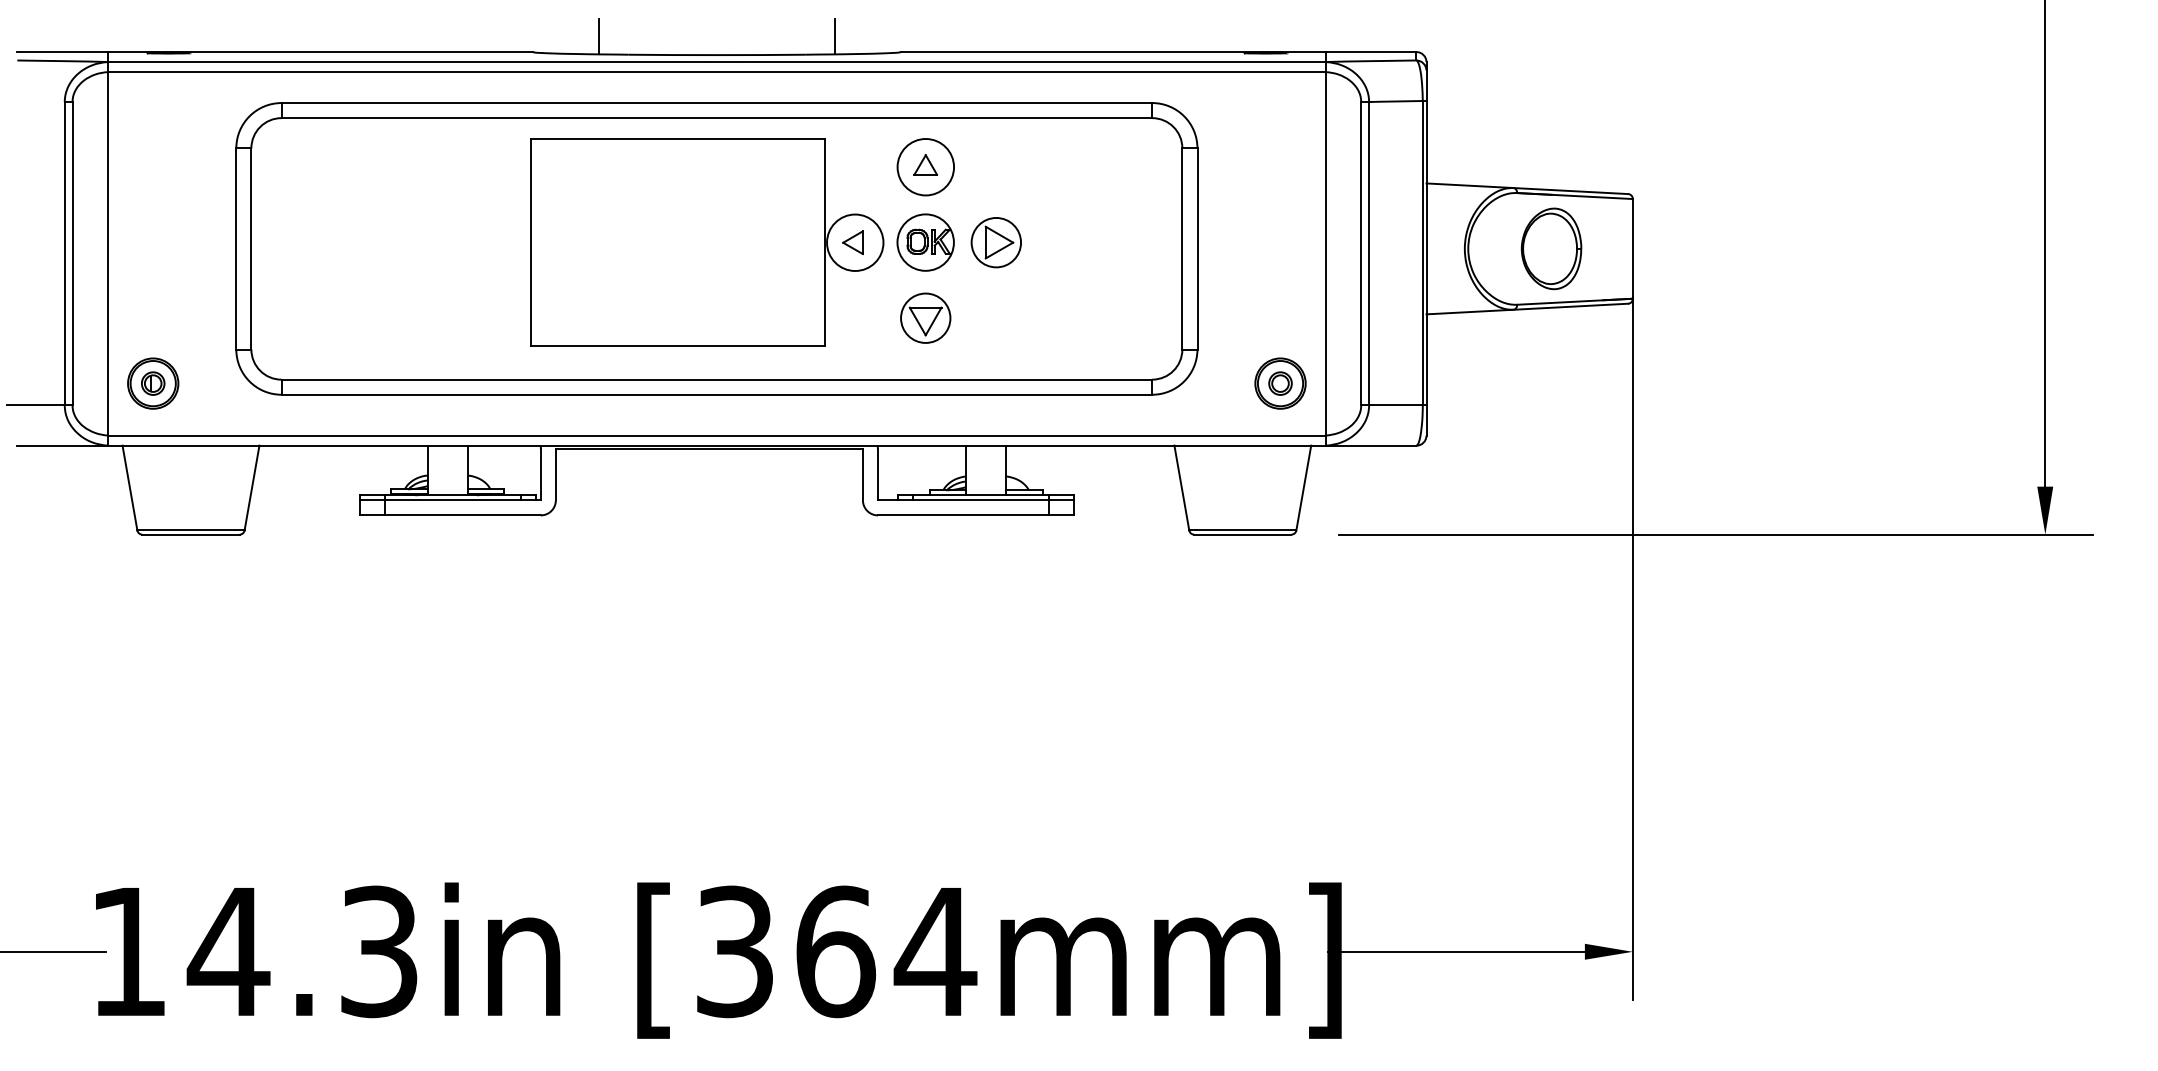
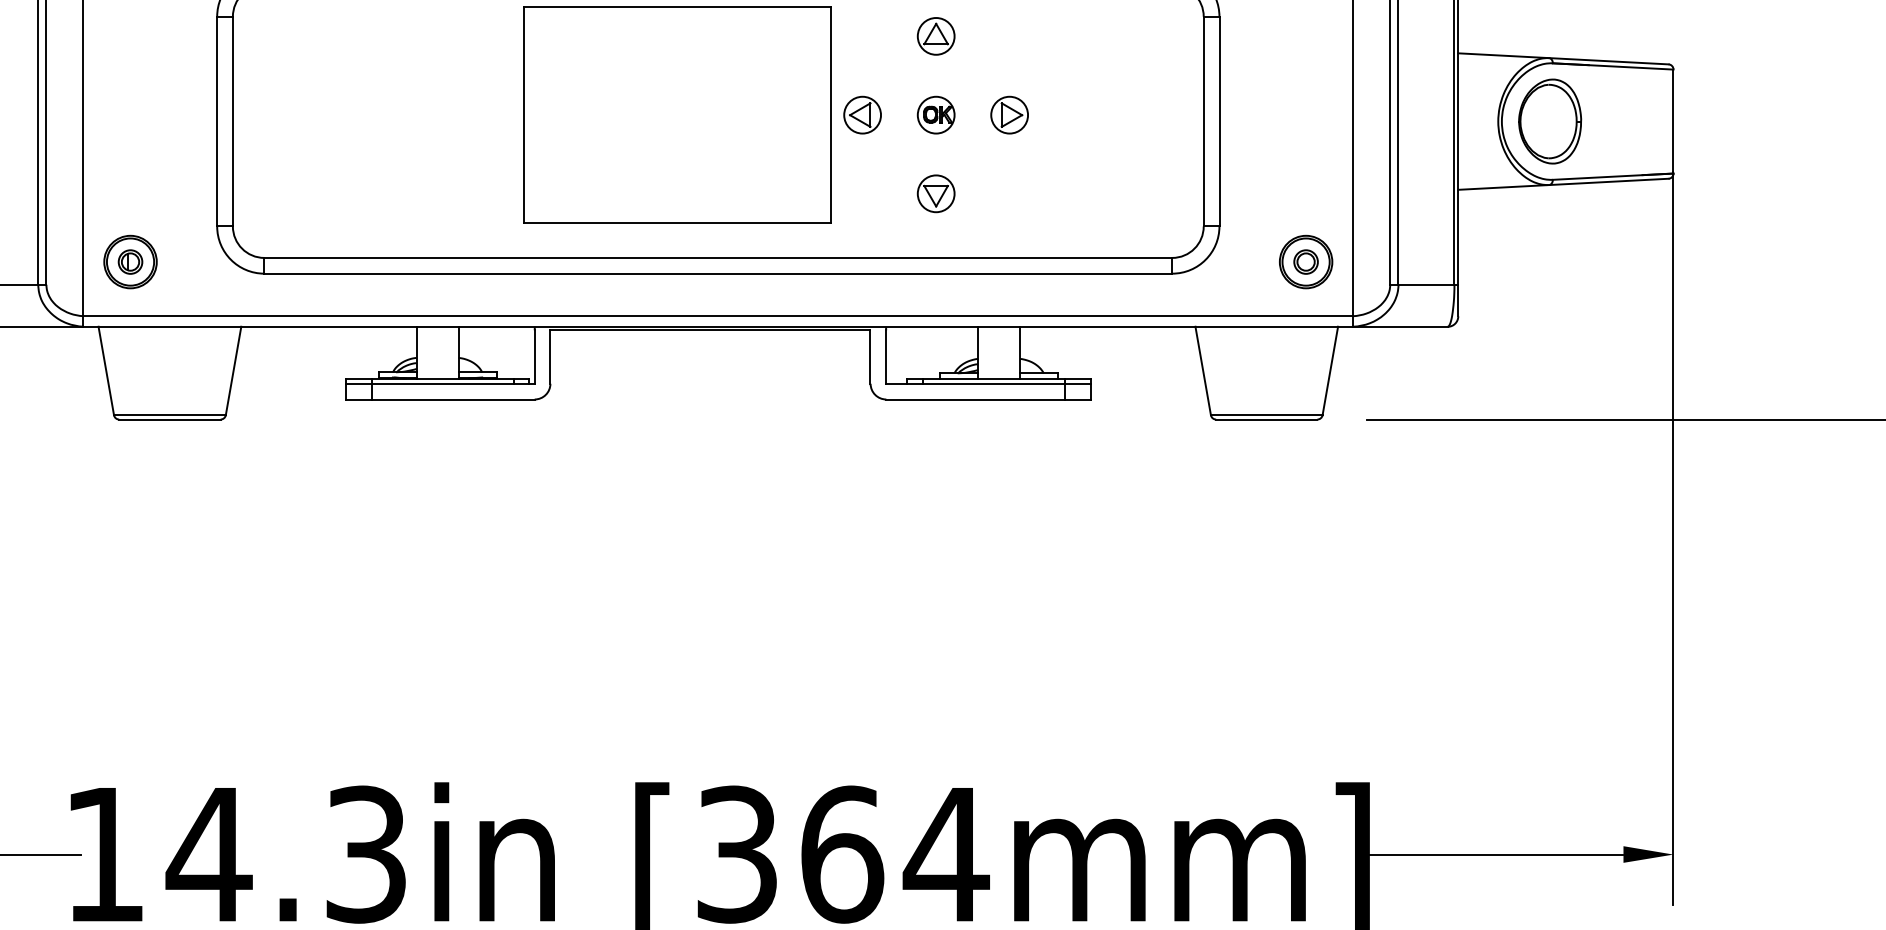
circle: (925, 166) -> (935, 35), size x0.62
circle: (854, 242) -> (861, 114), size x0.62
part: (925, 242) -> (935, 114), size x0.62
part: (995, 242) -> (1008, 114), size x0.71
part: (1551, 248) -> (1550, 121), moved
part: (925, 317) -> (935, 193), size x0.71

